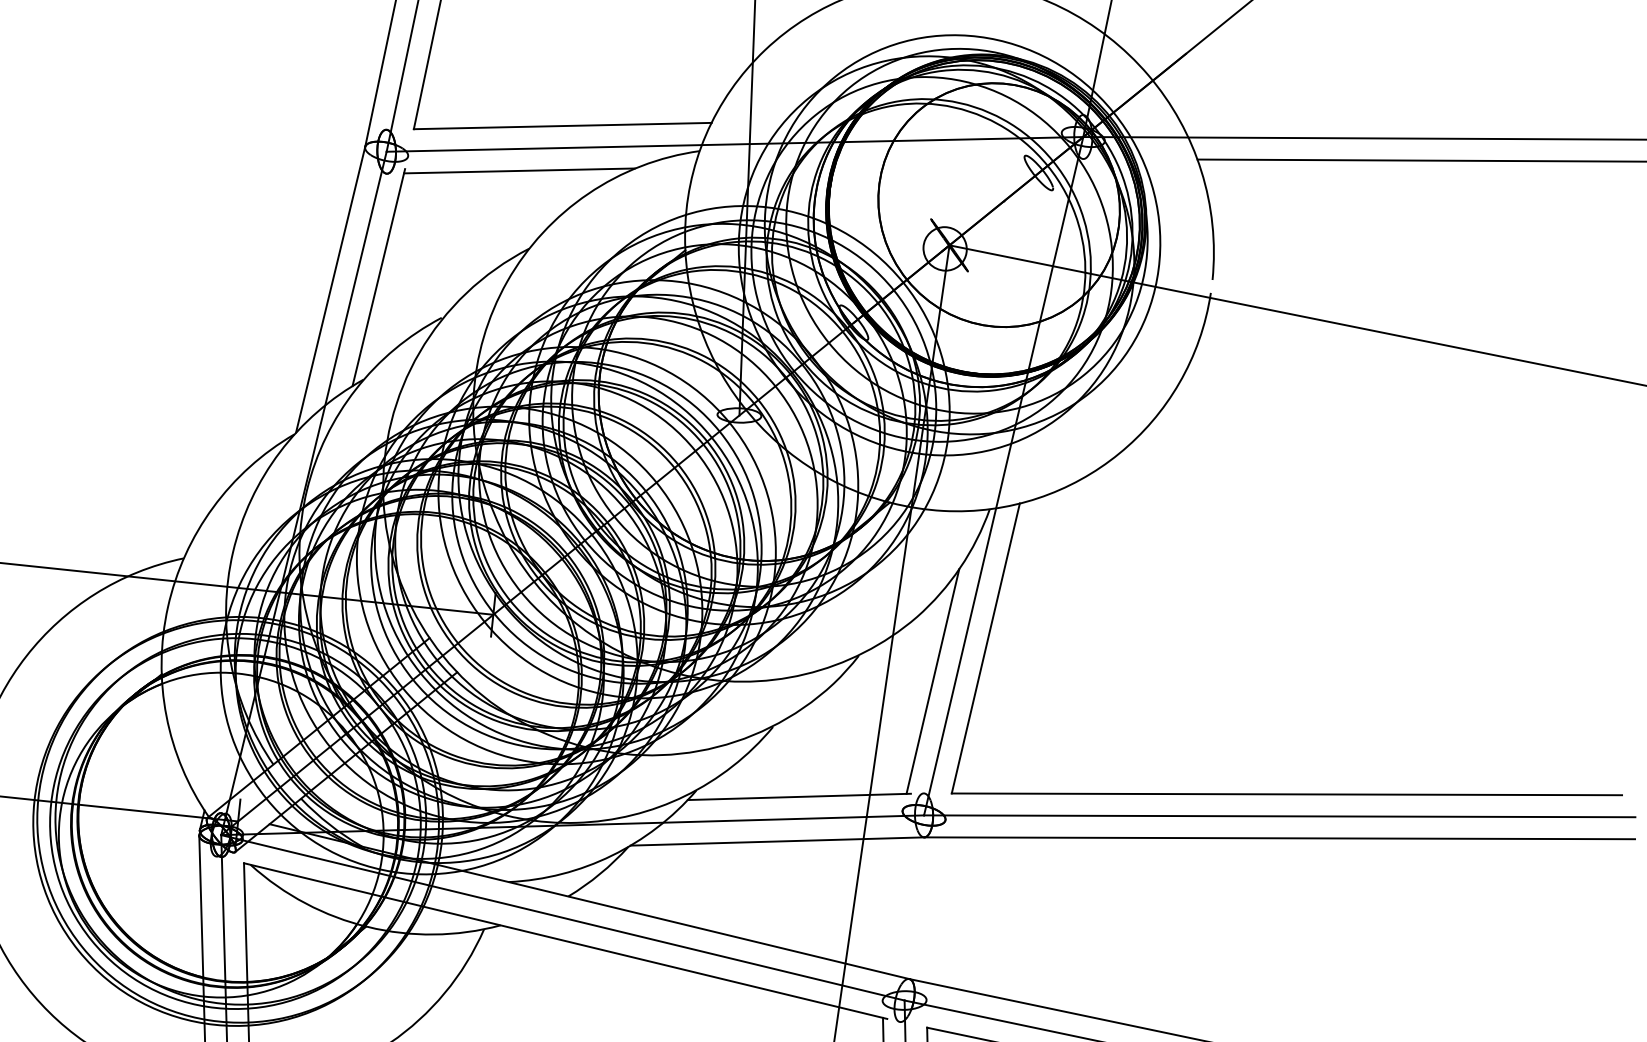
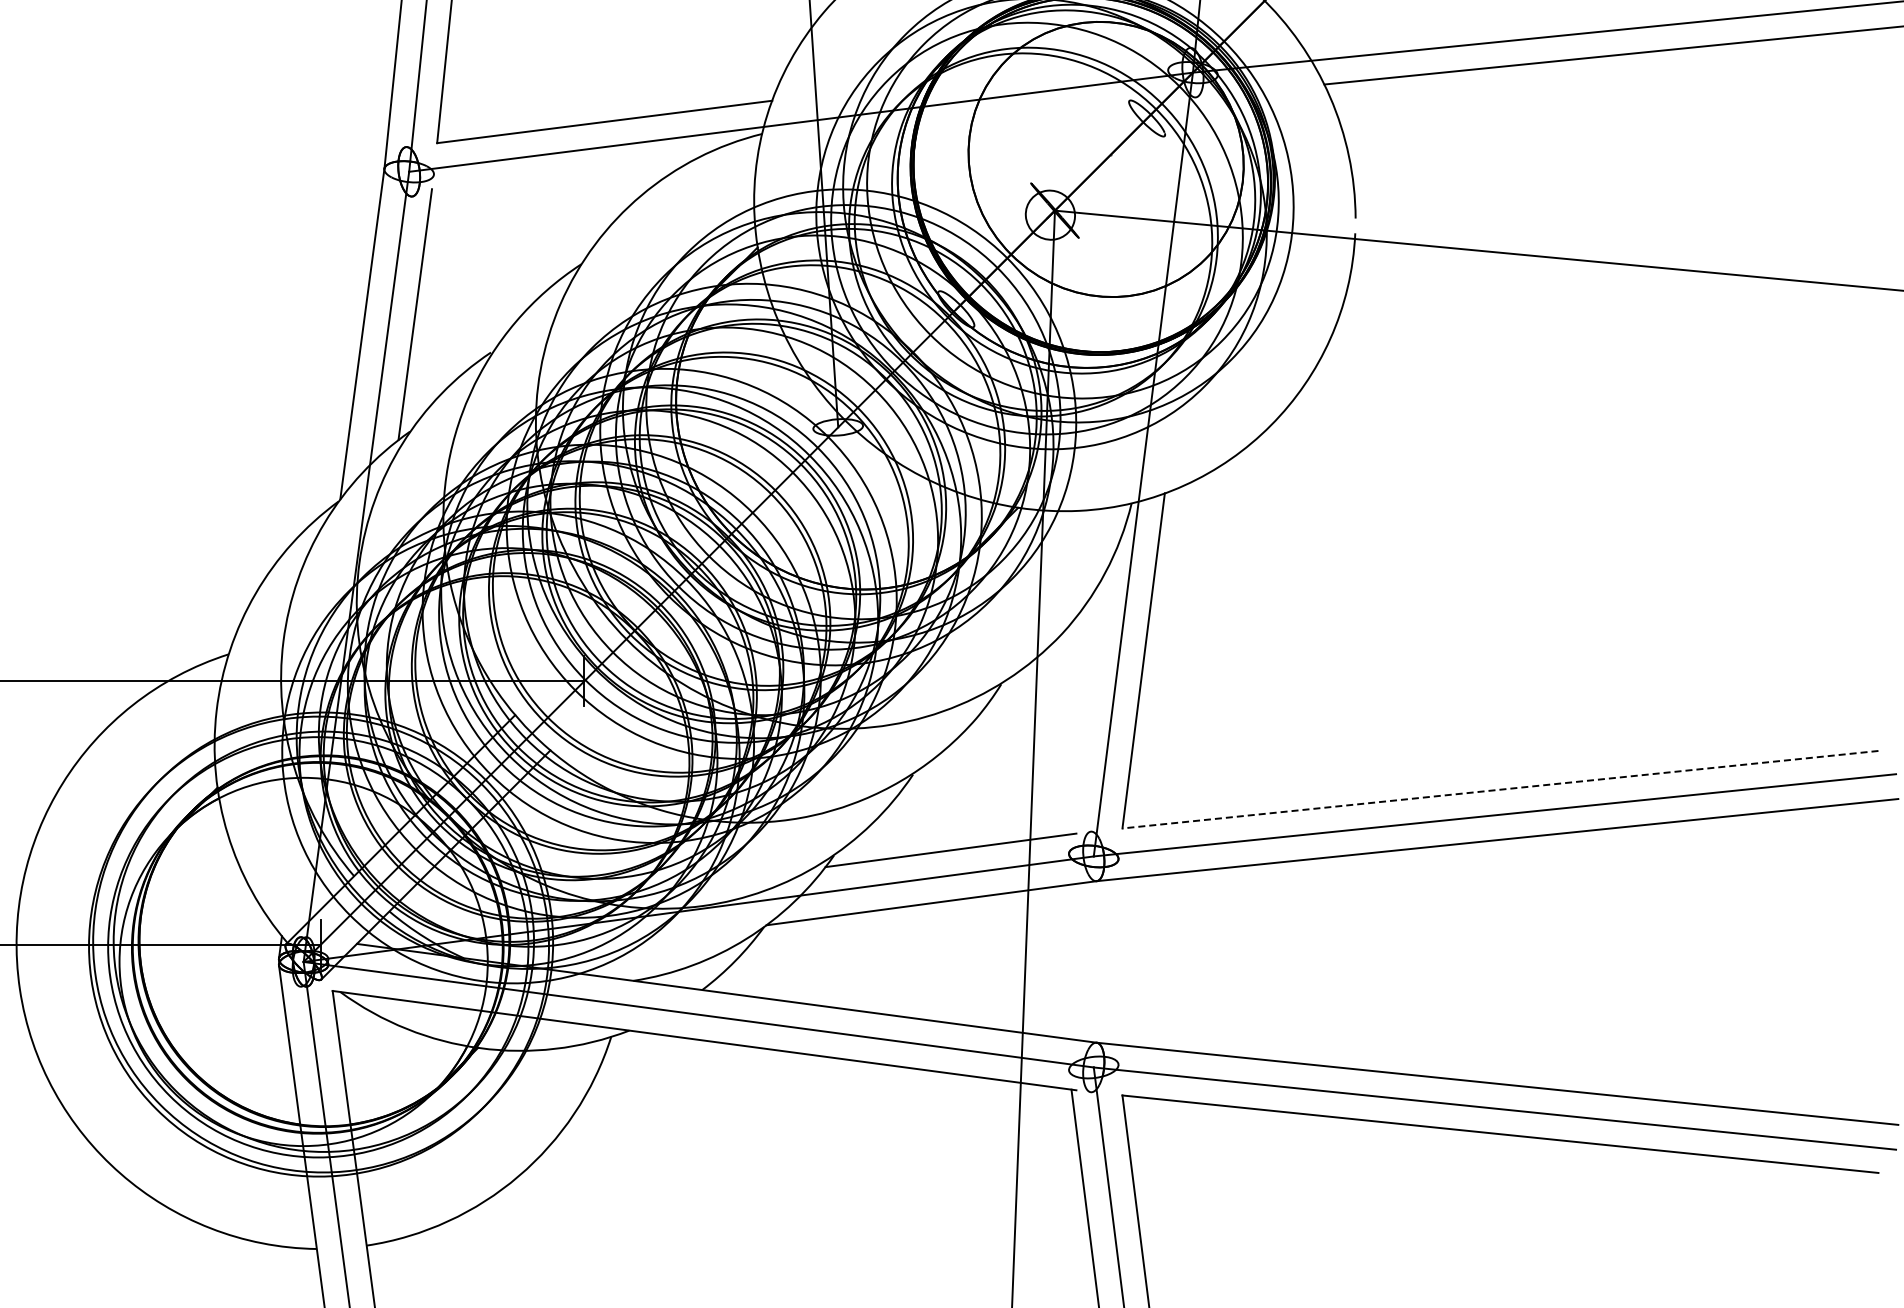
line: (518, 170) -> (560, 177), removed
line: (932, 681) -> (1087, 704), removed
line: (1286, 794) -> (1500, 789), solid -> dashed

